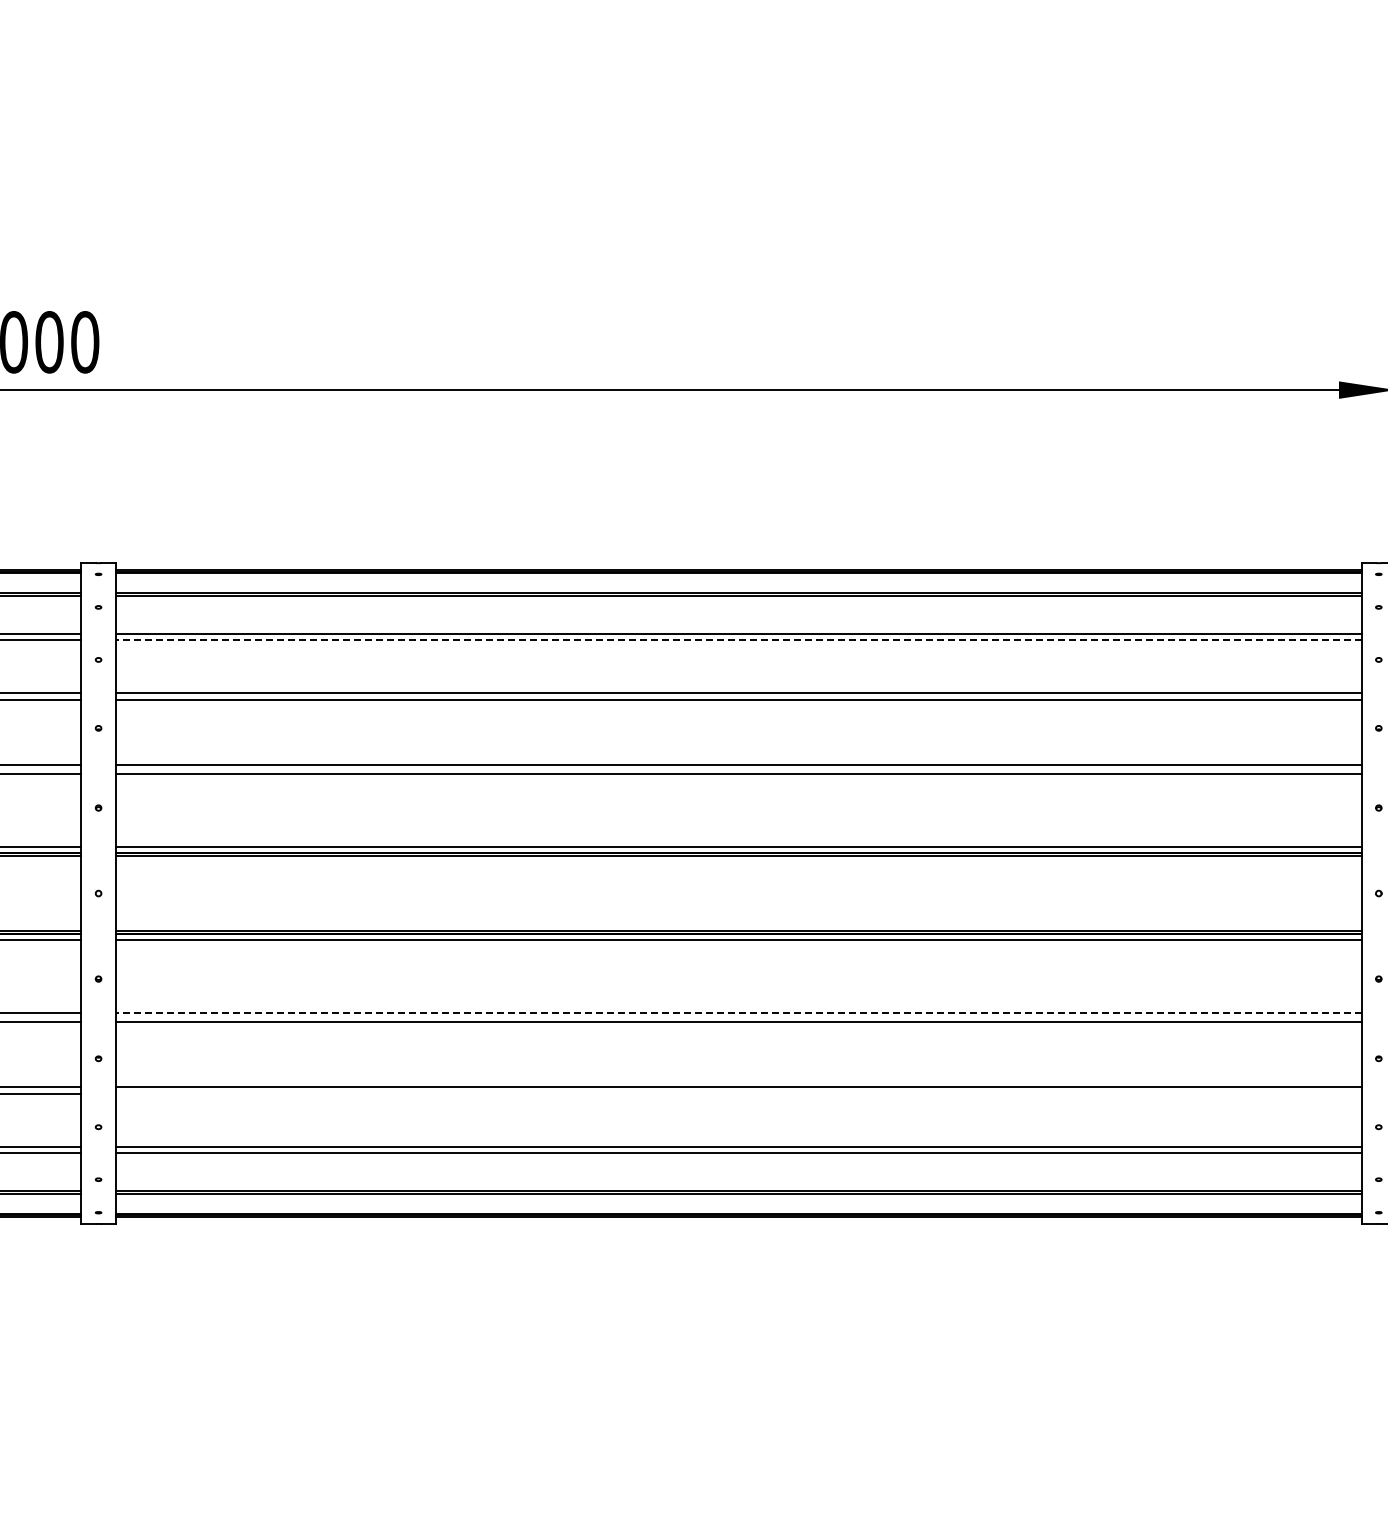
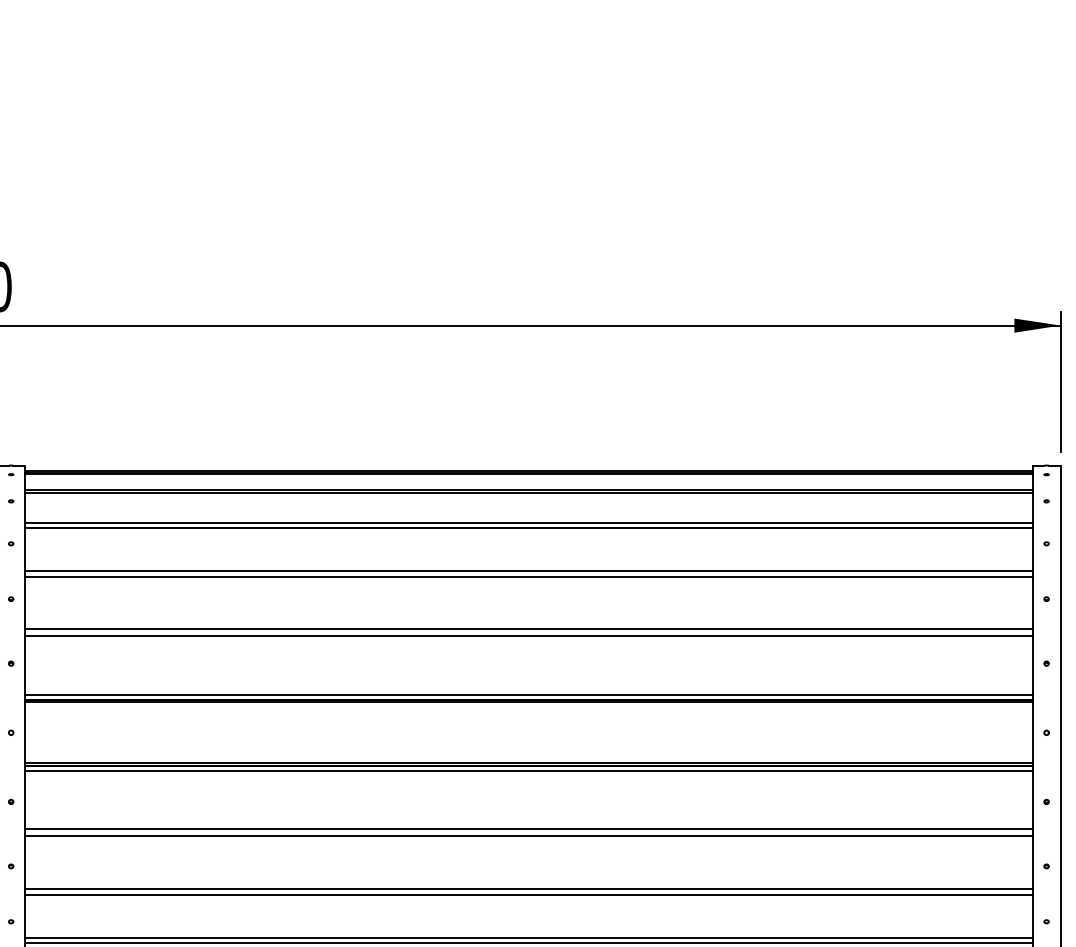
line: (738, 639) -> (528, 527), dashed -> solid
line: (738, 1013) -> (528, 829), dashed -> solid
line: (738, 1094) -> (528, 895), added

